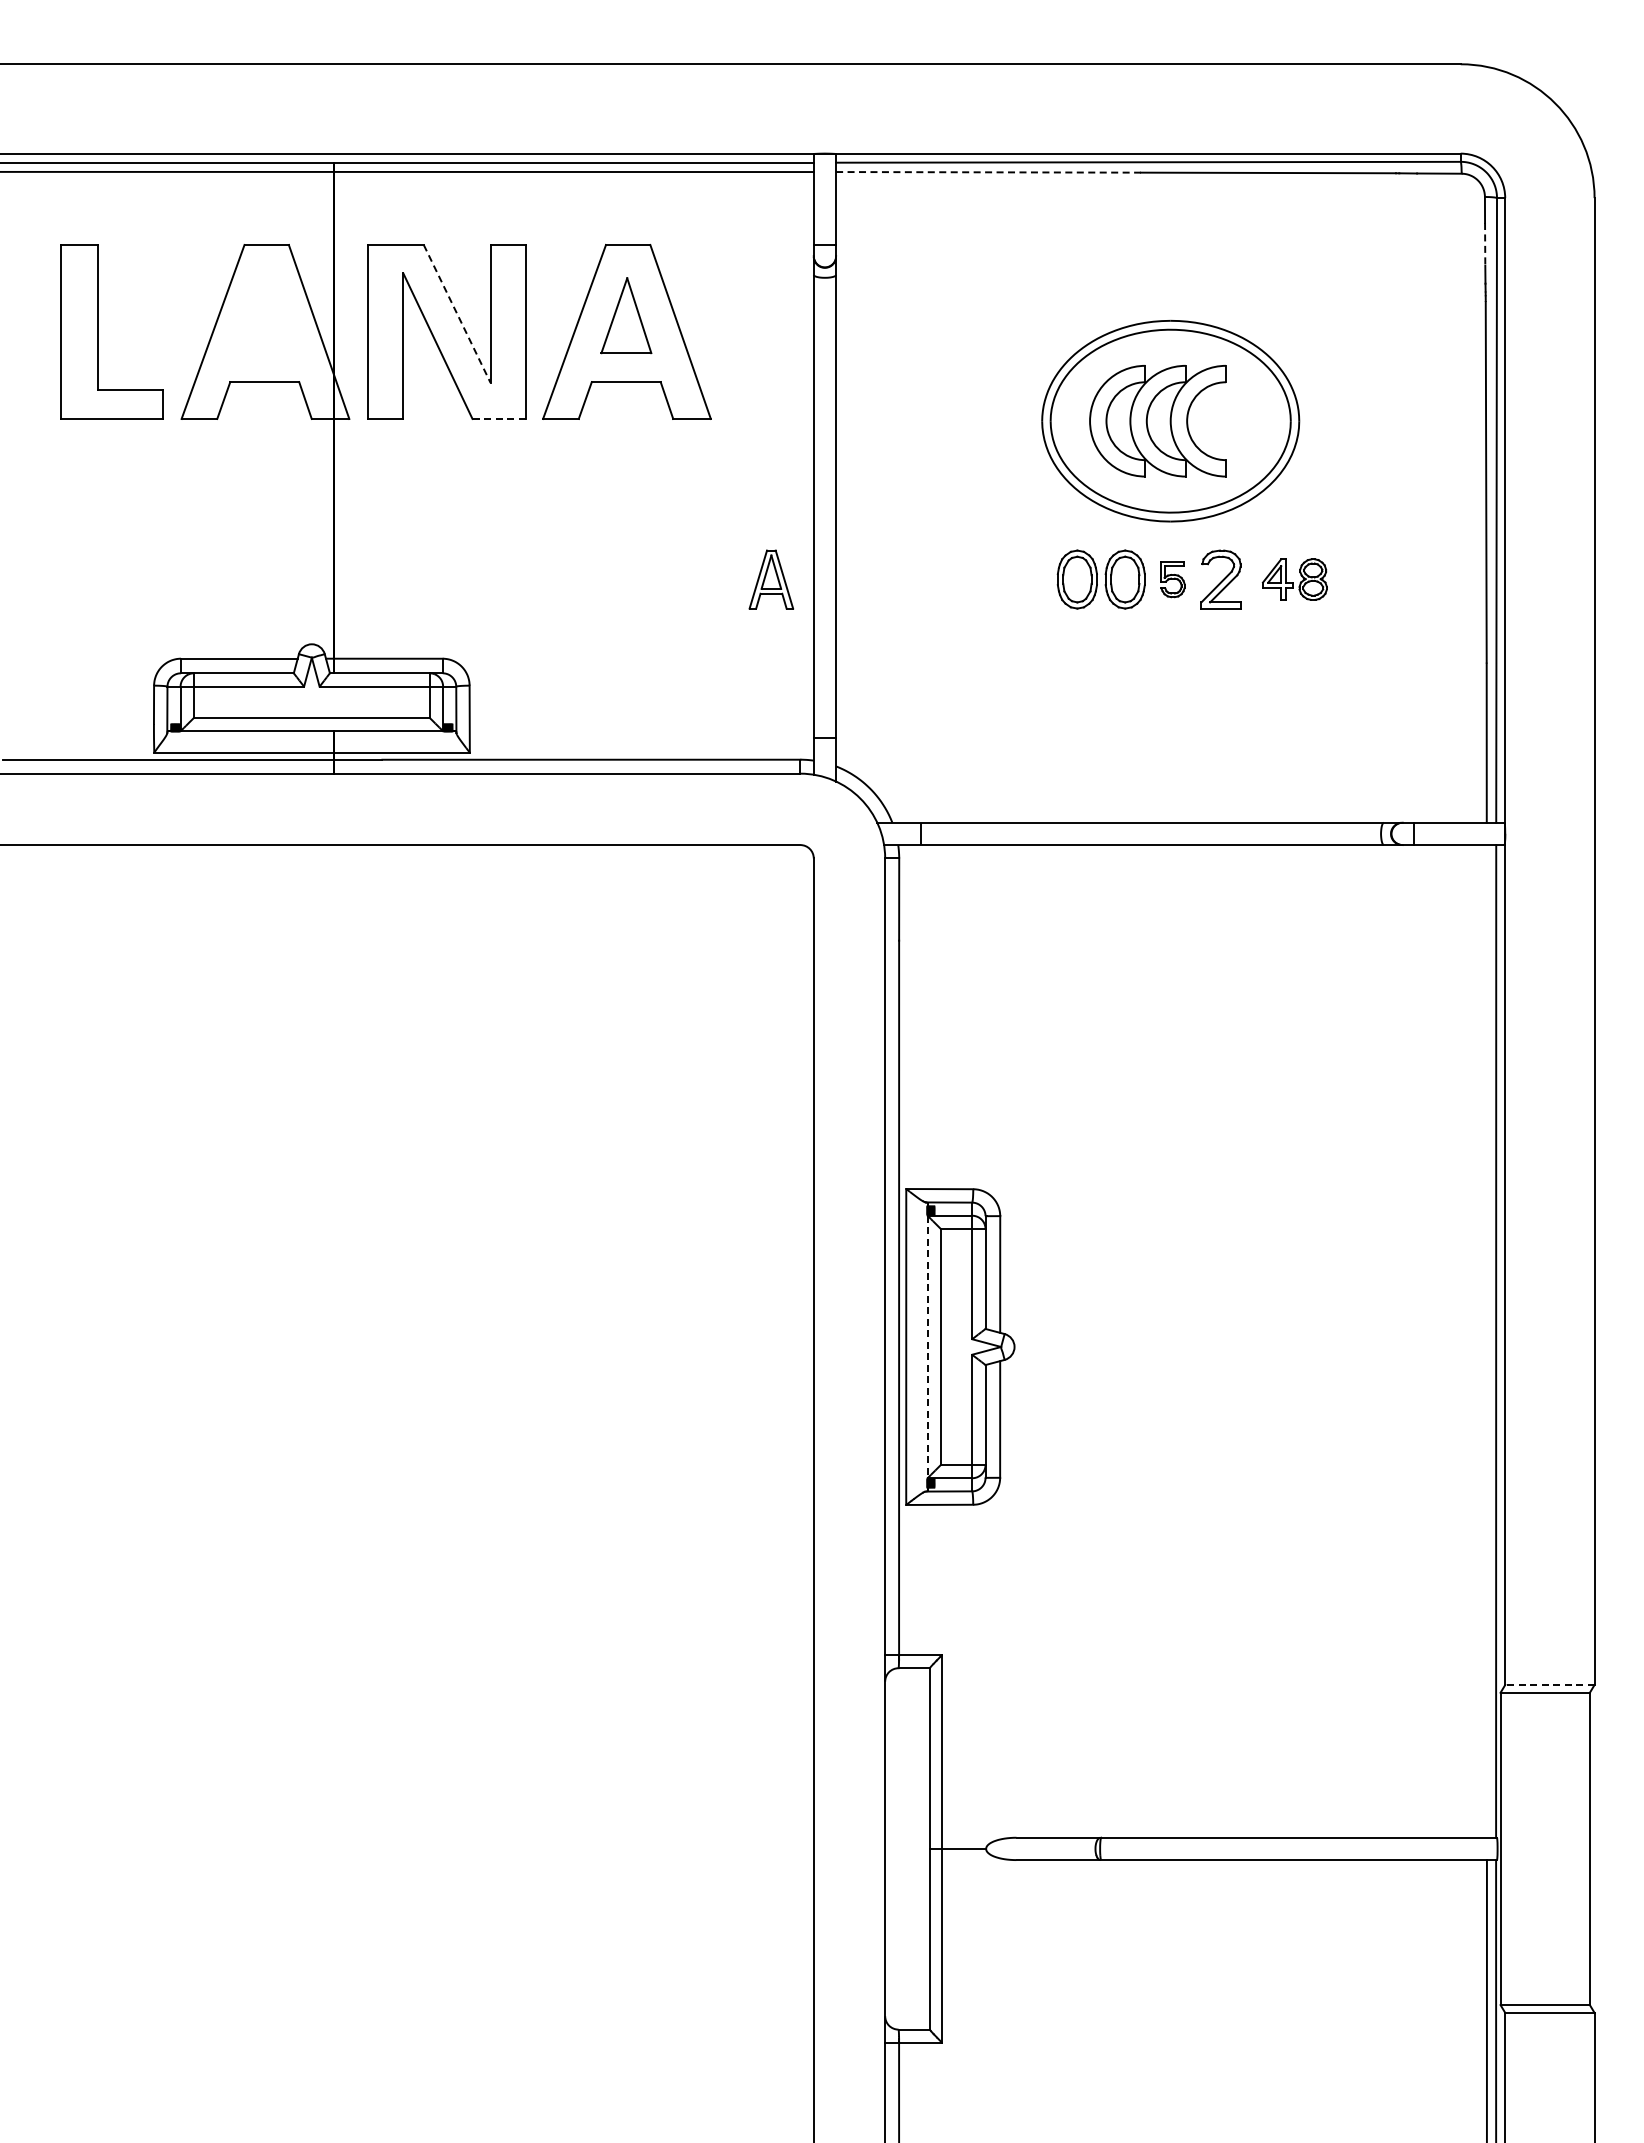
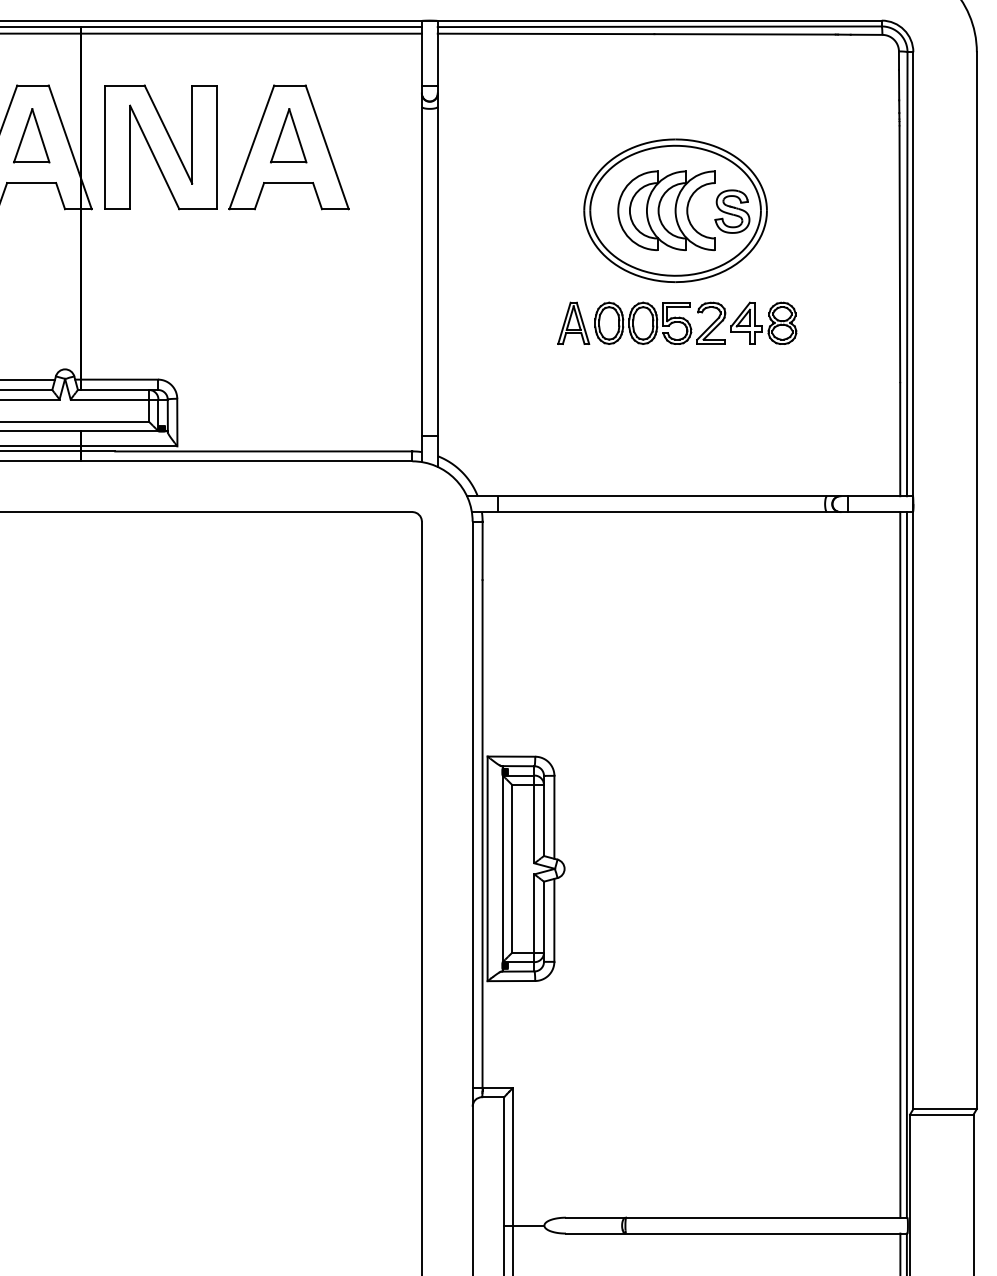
line: (989, 172) -> (546, 34), dashed -> solid
line: (1485, 244) -> (899, 85), dashed -> solid
line: (457, 313) -> (168, 134), dashed -> solid
part: (264, 315) -> (31, 135), added
line: (499, 418) -> (198, 208), dashed -> solid
part: (1250, 422) -> (732, 211), added
part: (771, 579) -> (573, 323), moved
part: (1172, 579) -> (676, 323), size x1.67
part: (1294, 579) -> (763, 323), size x1.43
line: (1486, 1341) -> (900, 864), added
line: (927, 1347) -> (502, 869), dashed -> solid
line: (1549, 1684) -> (944, 1108), dashed -> solid

